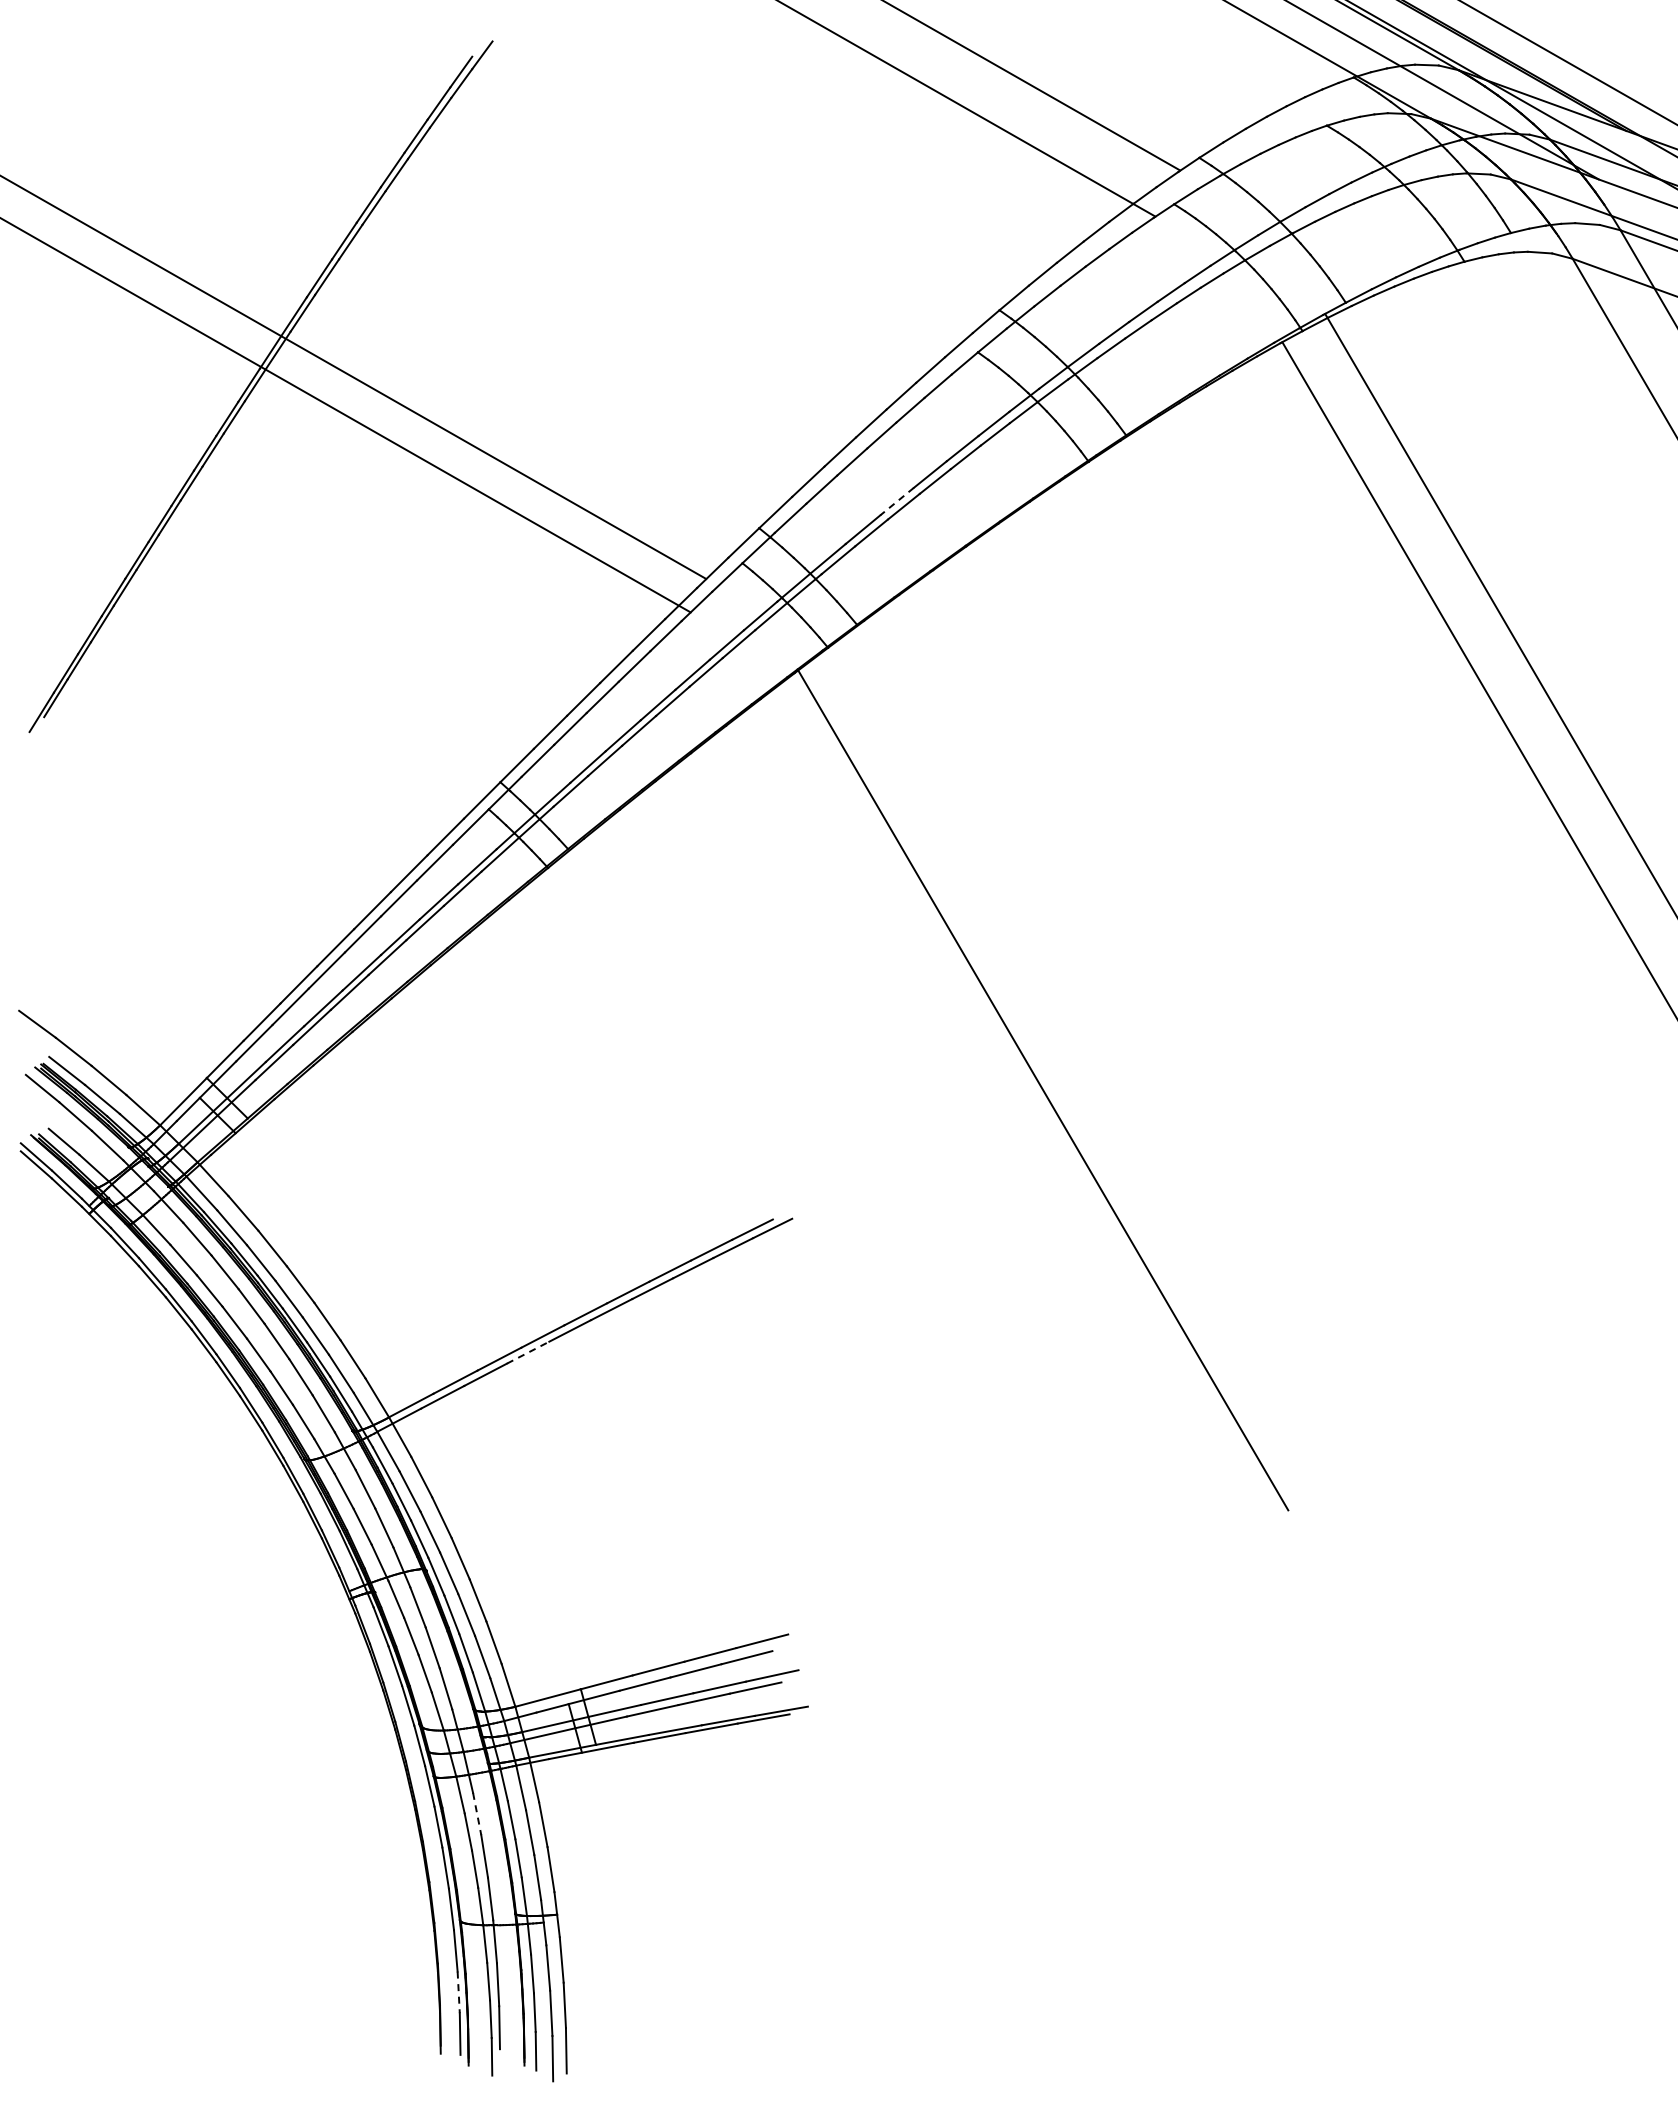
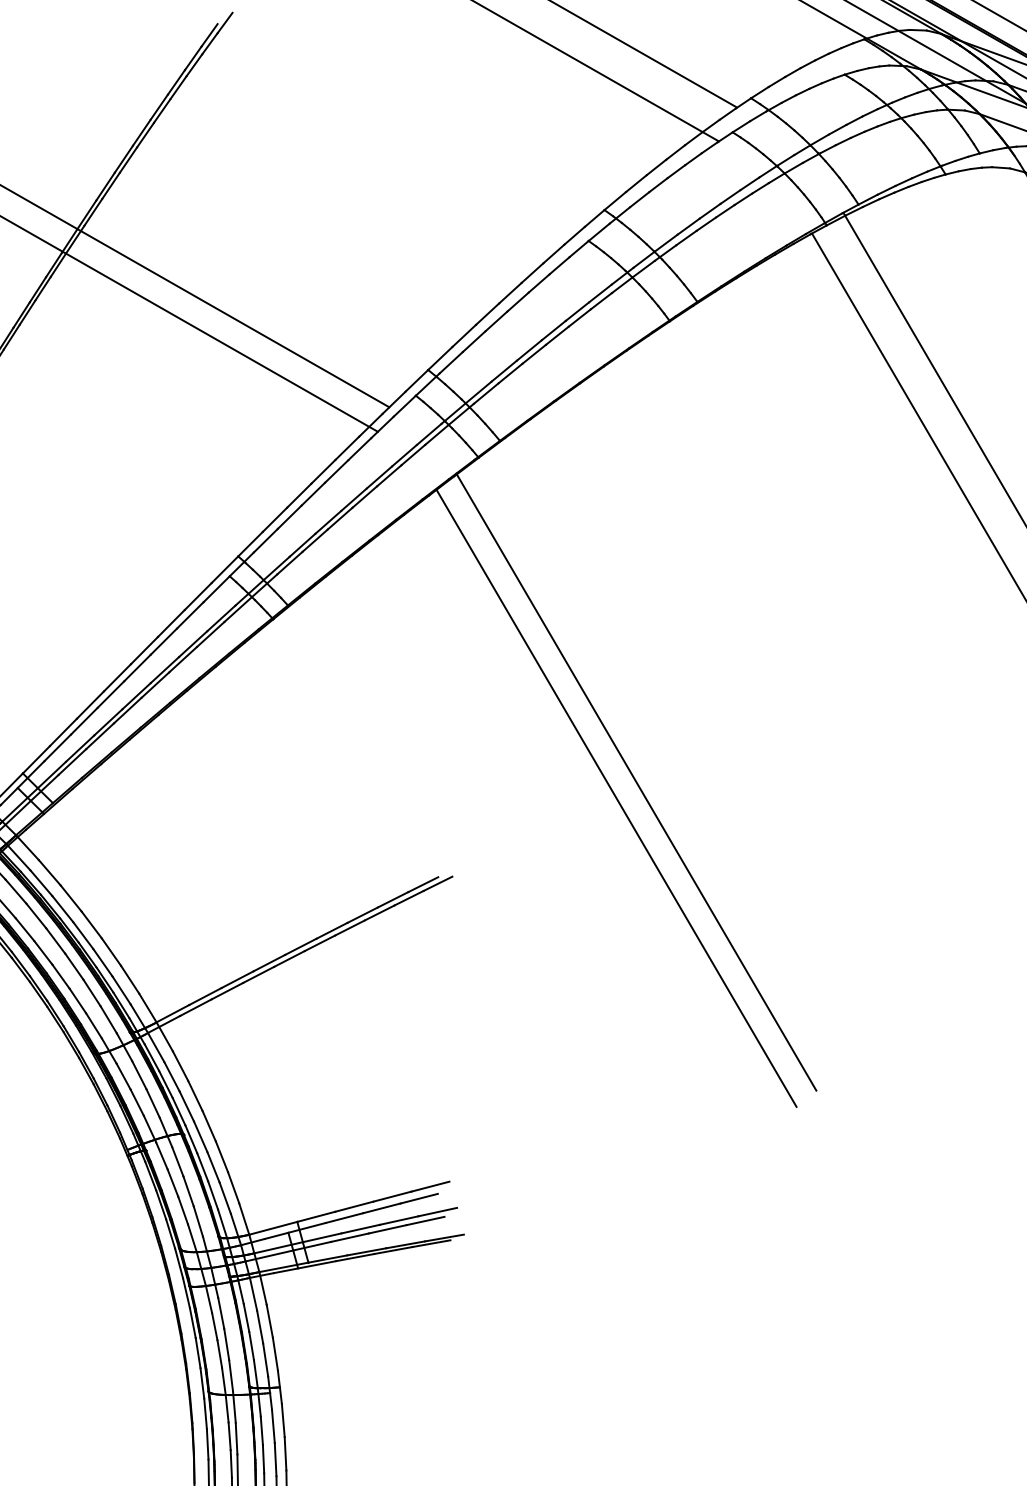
line: (897, 501) -> (529, 350), dashed -> solid
line: (1015, 1111) -> (616, 797), added
line: (528, 1352) -> (258, 974), dashed -> solid
line: (477, 1814) -> (221, 1313), dashed -> solid
line: (458, 1992) -> (207, 1444), dashed -> solid

